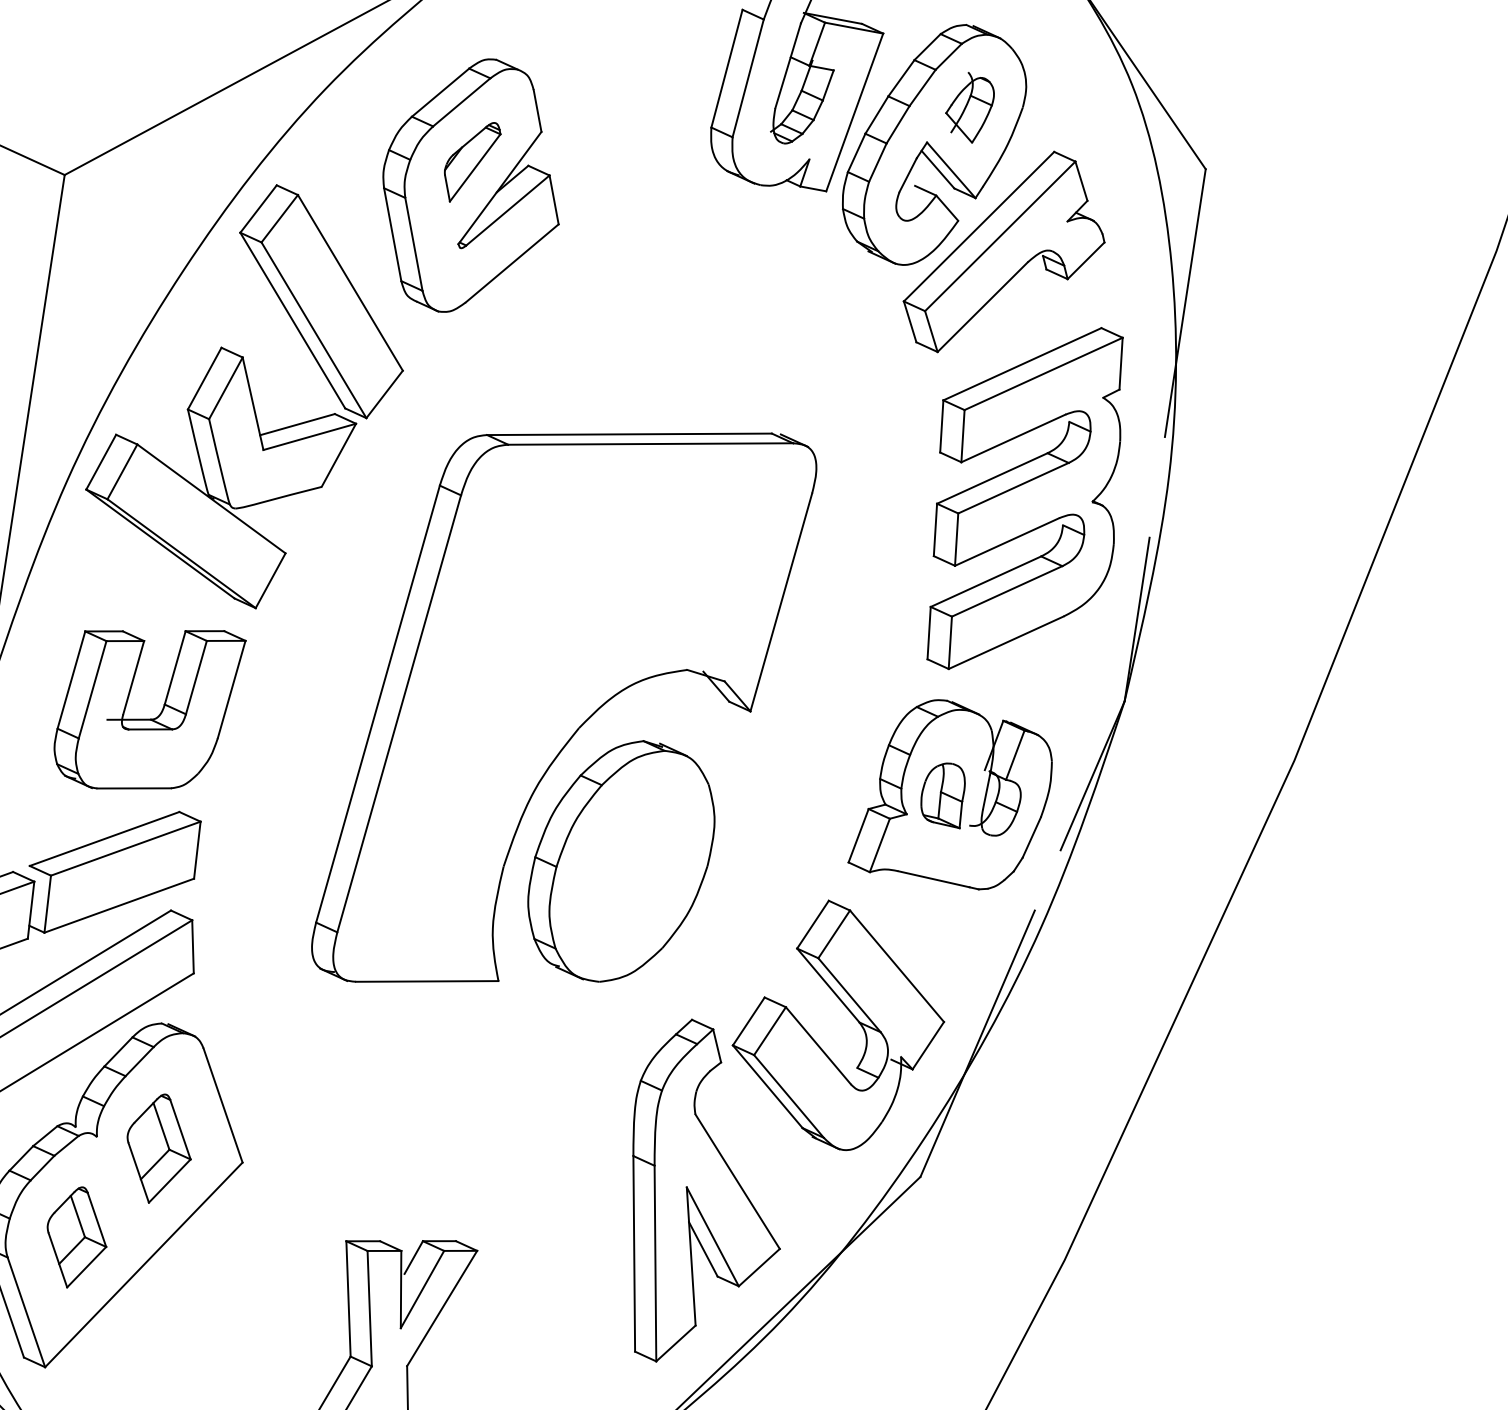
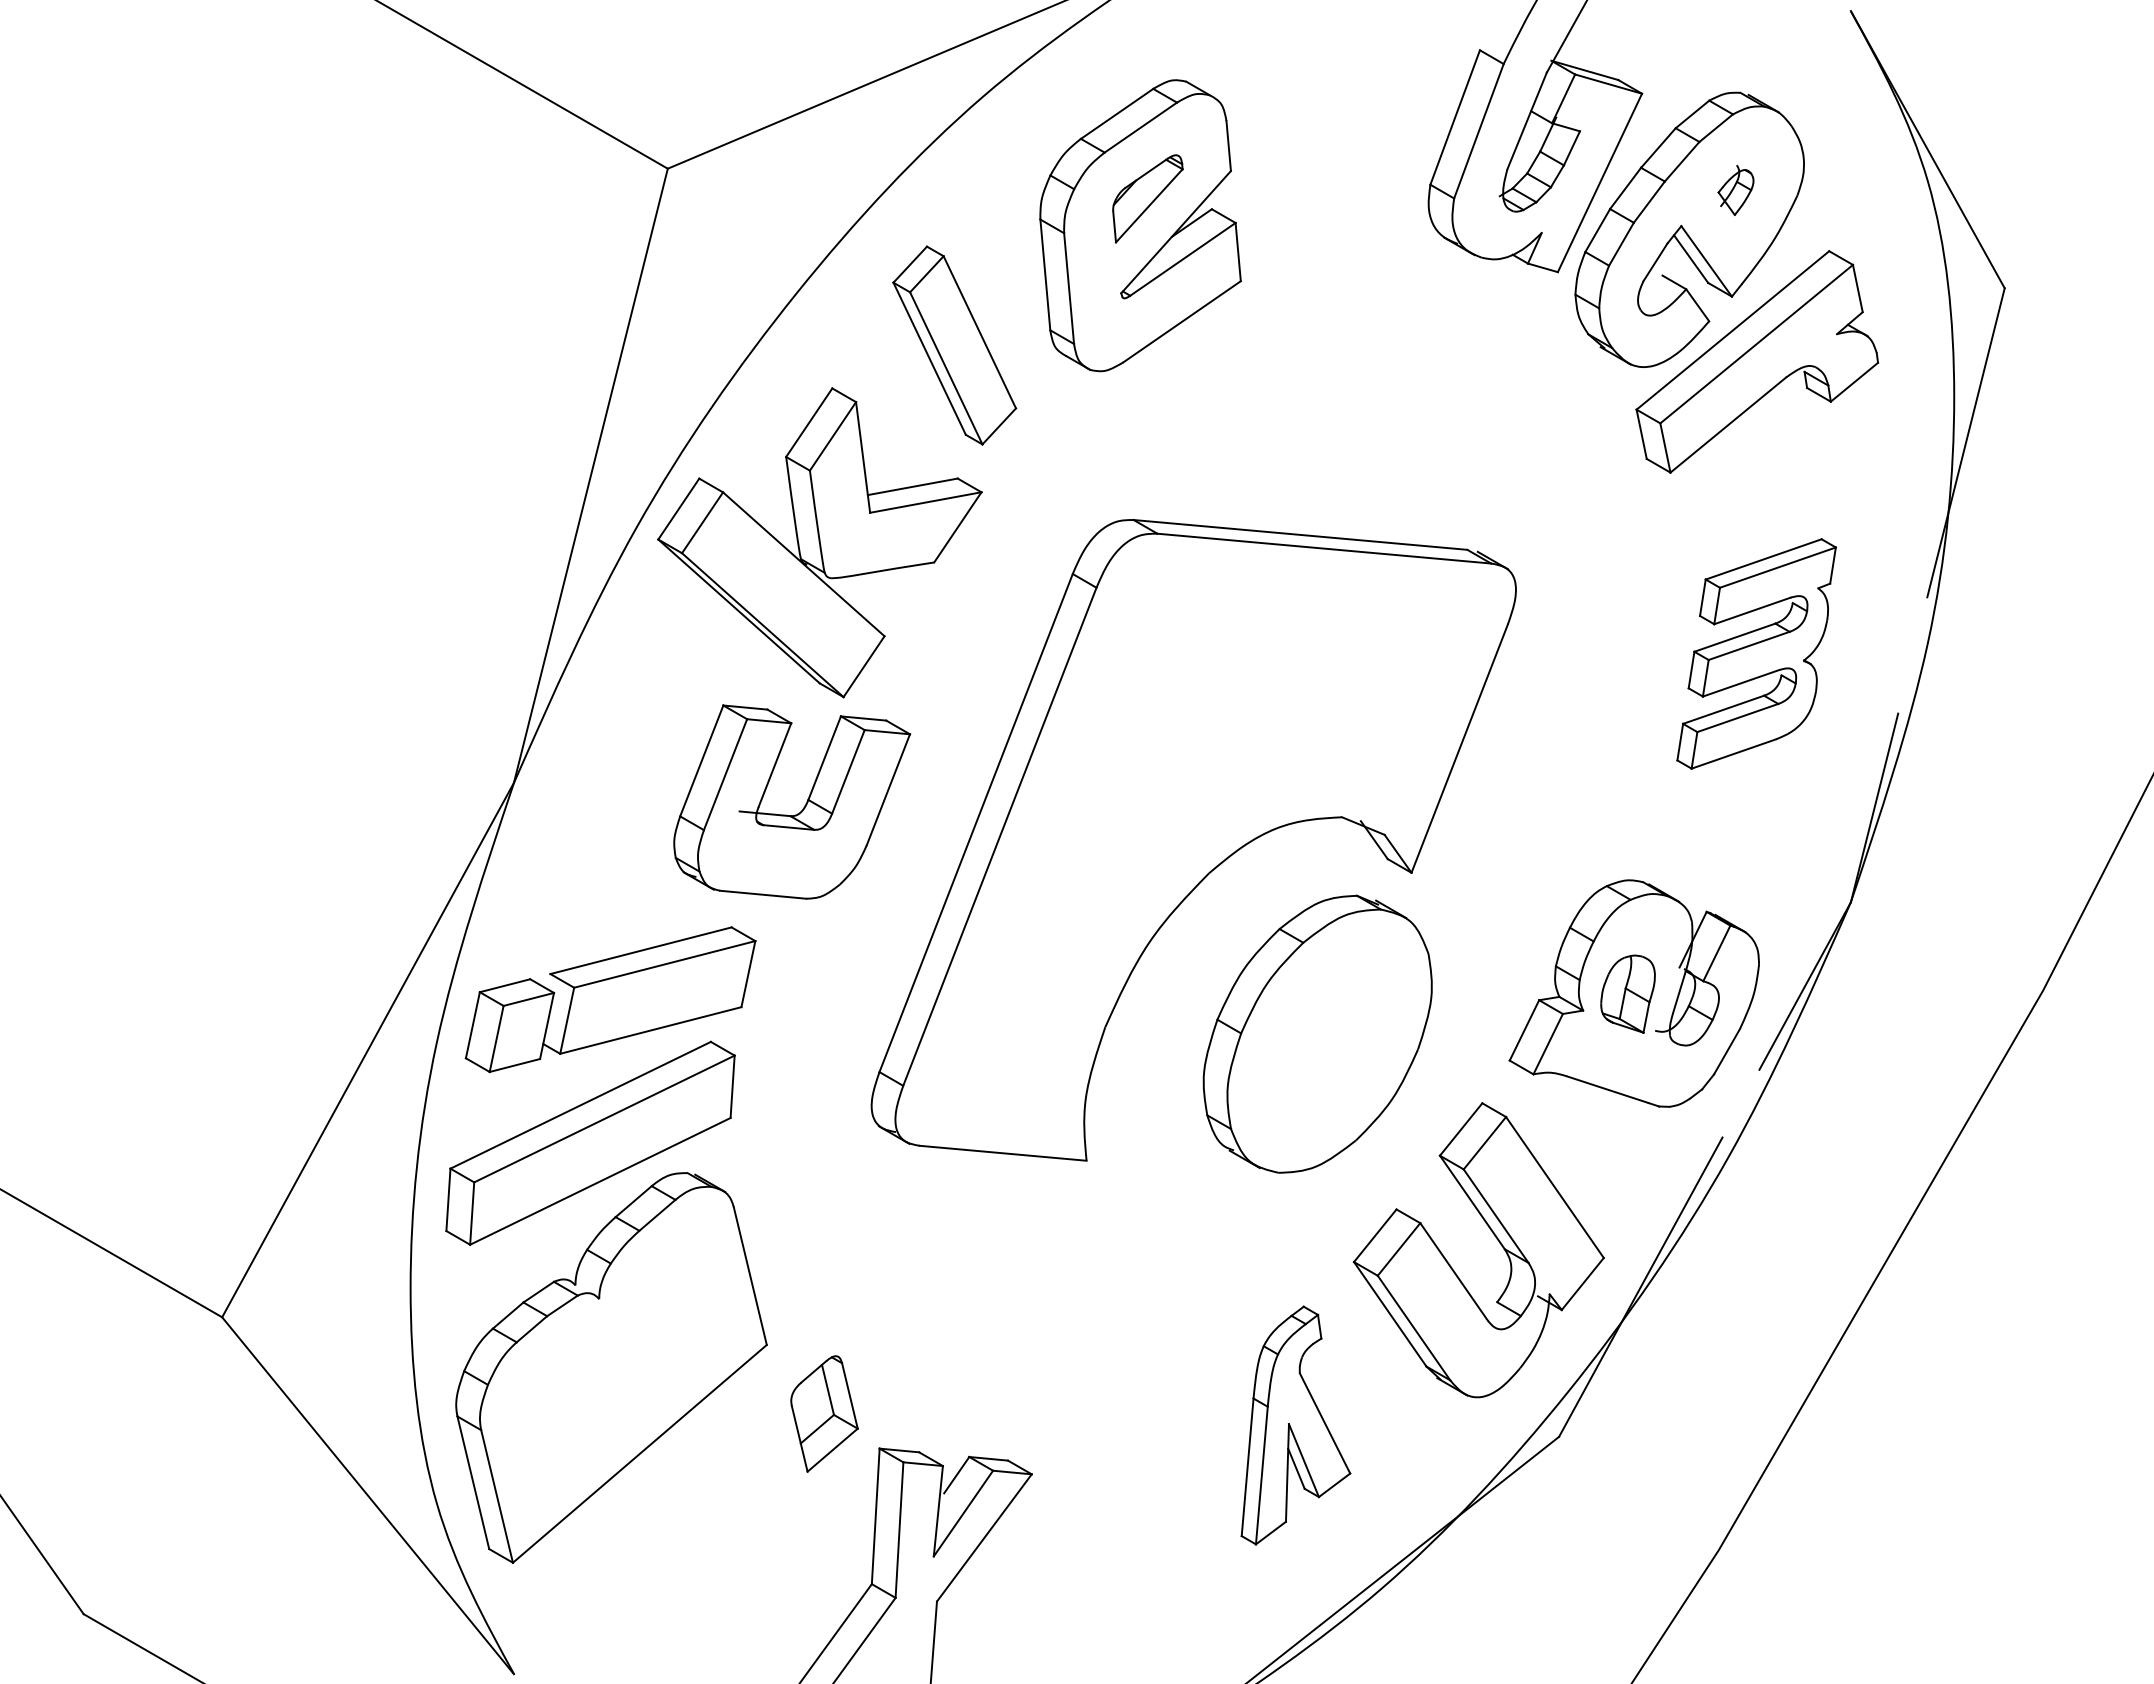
part: (970, 108) -> (1735, 190), size x0.6
part: (321, 301) -> (954, 345), size x0.7
part: (1024, 498) -> (1756, 653), size x0.6
part: (160, 712) -> (802, 808), moved
part: (621, 860) -> (1317, 1033), moved
part: (158, 1147) -> (670, 1318), removed
part: (696, 1188) -> (1295, 1425), size x0.6
part: (76, 1236) -> (824, 1413), moved

